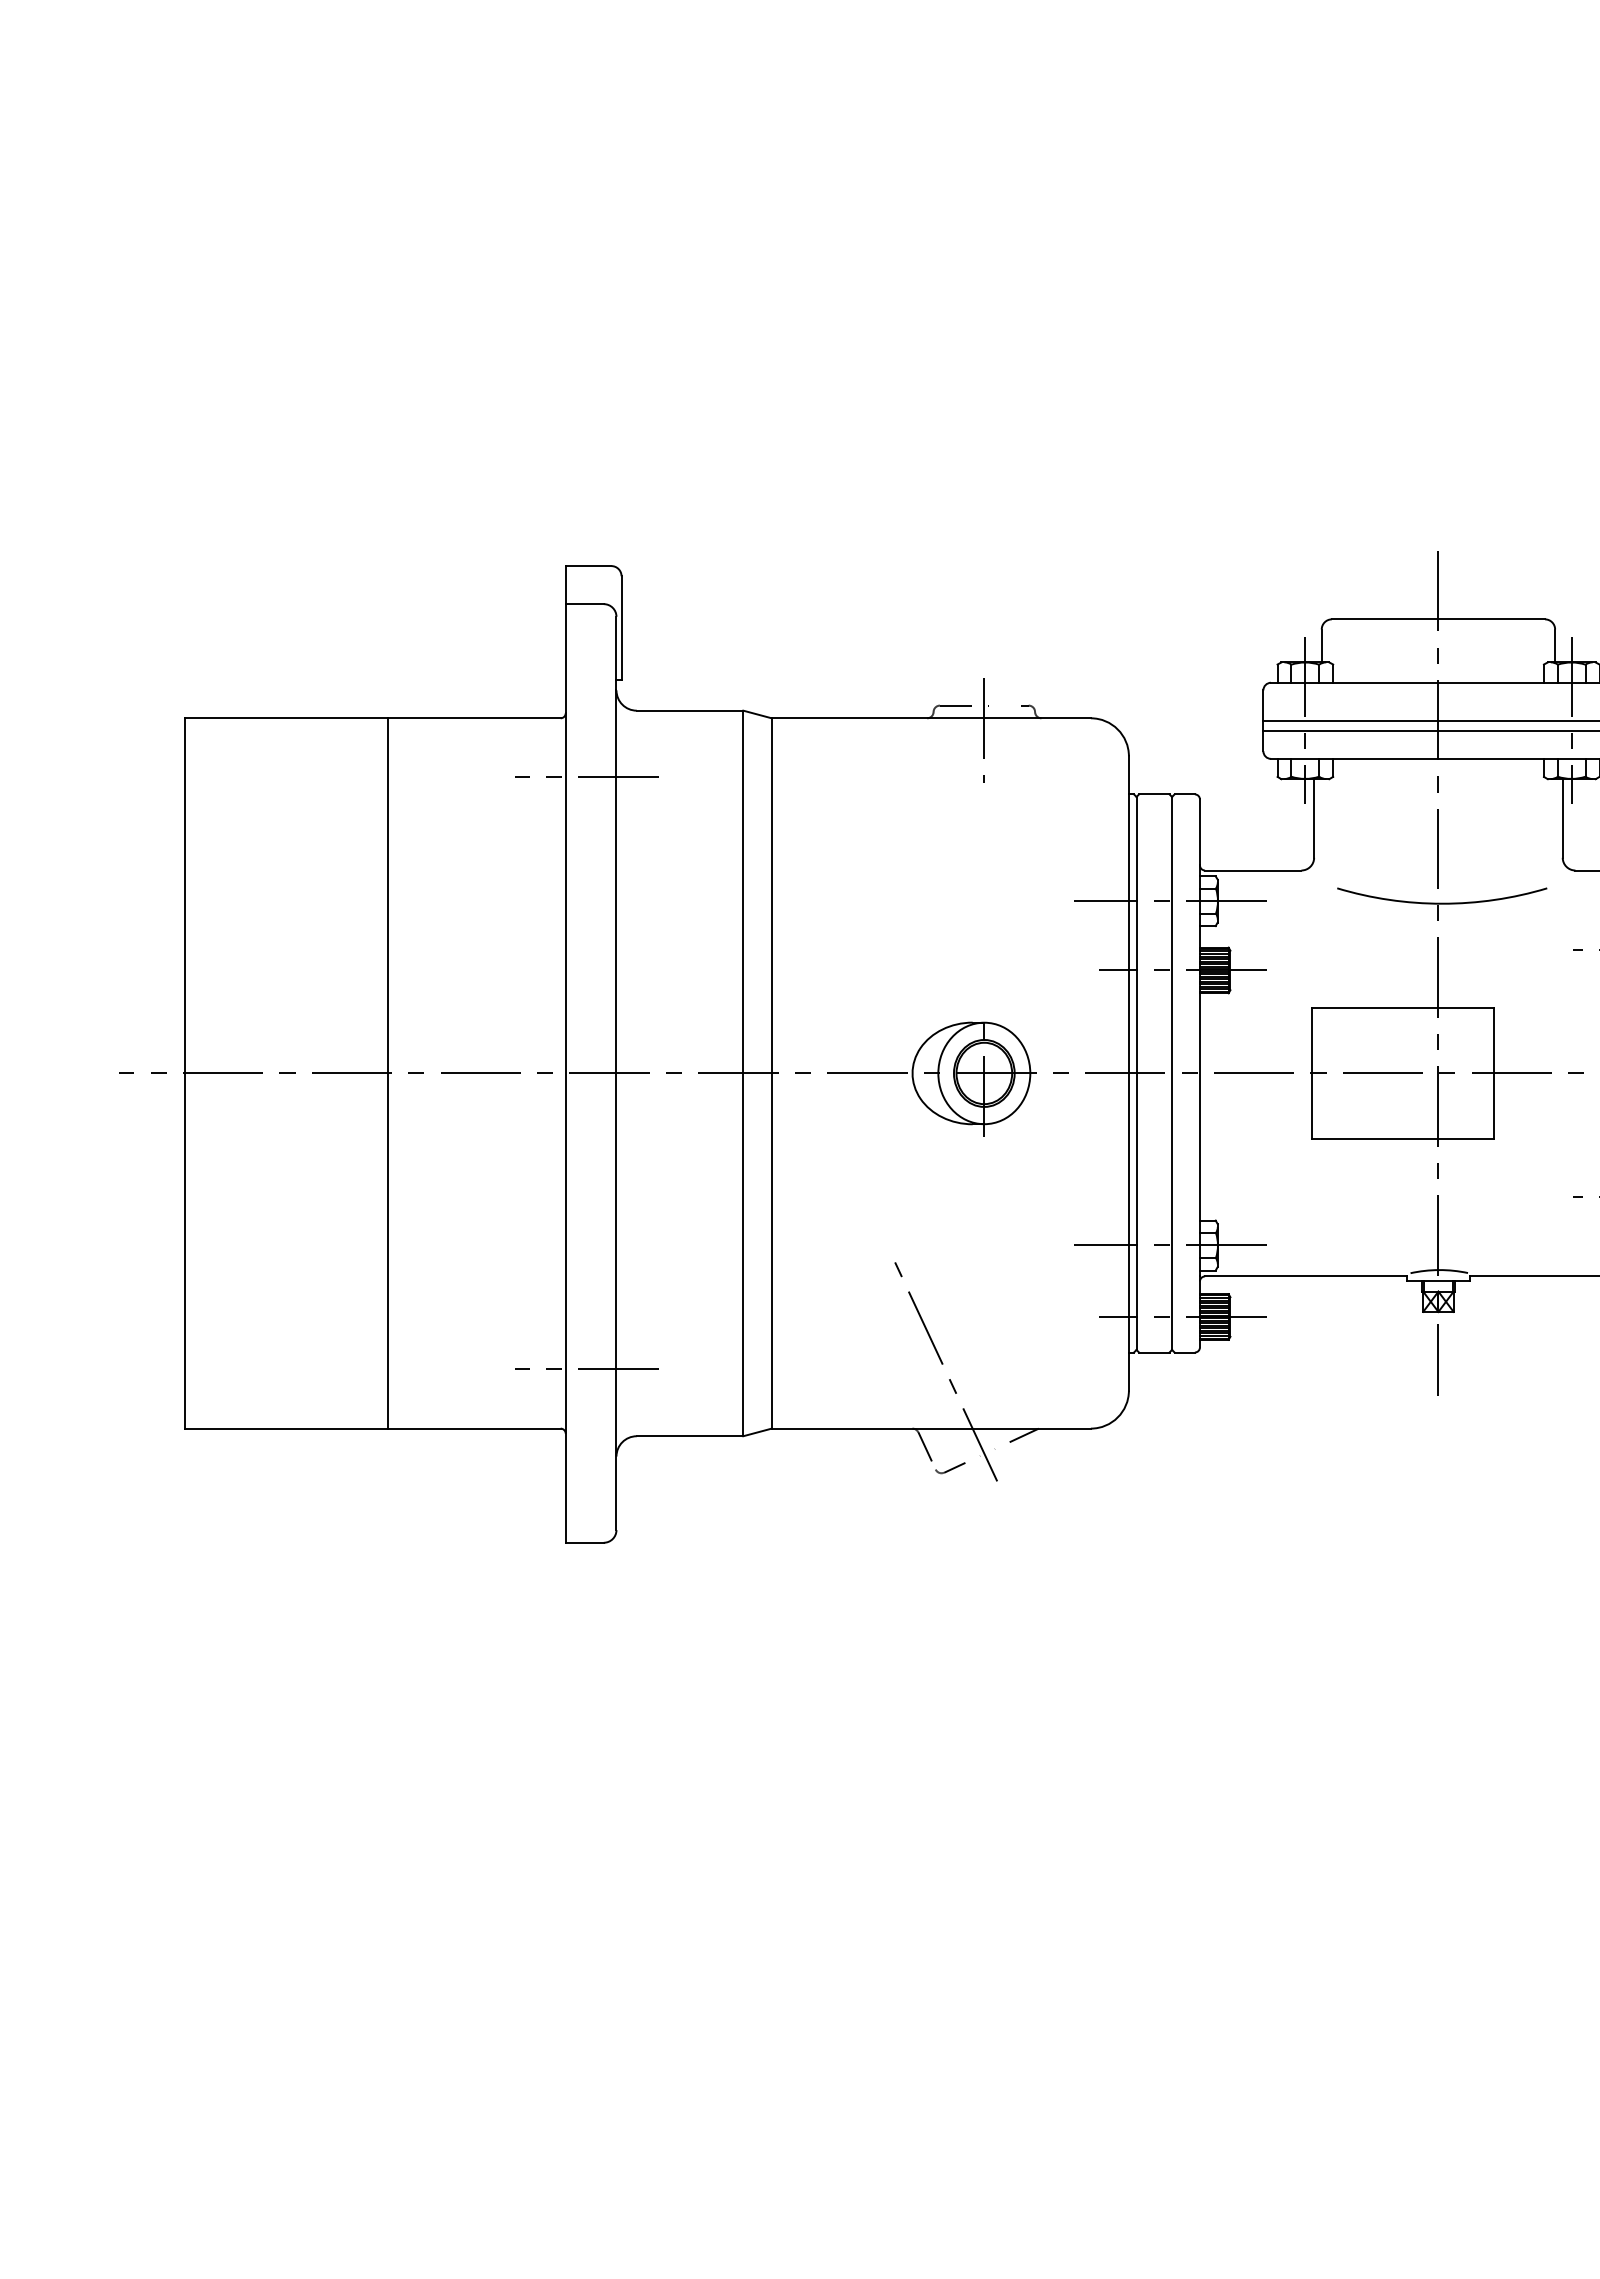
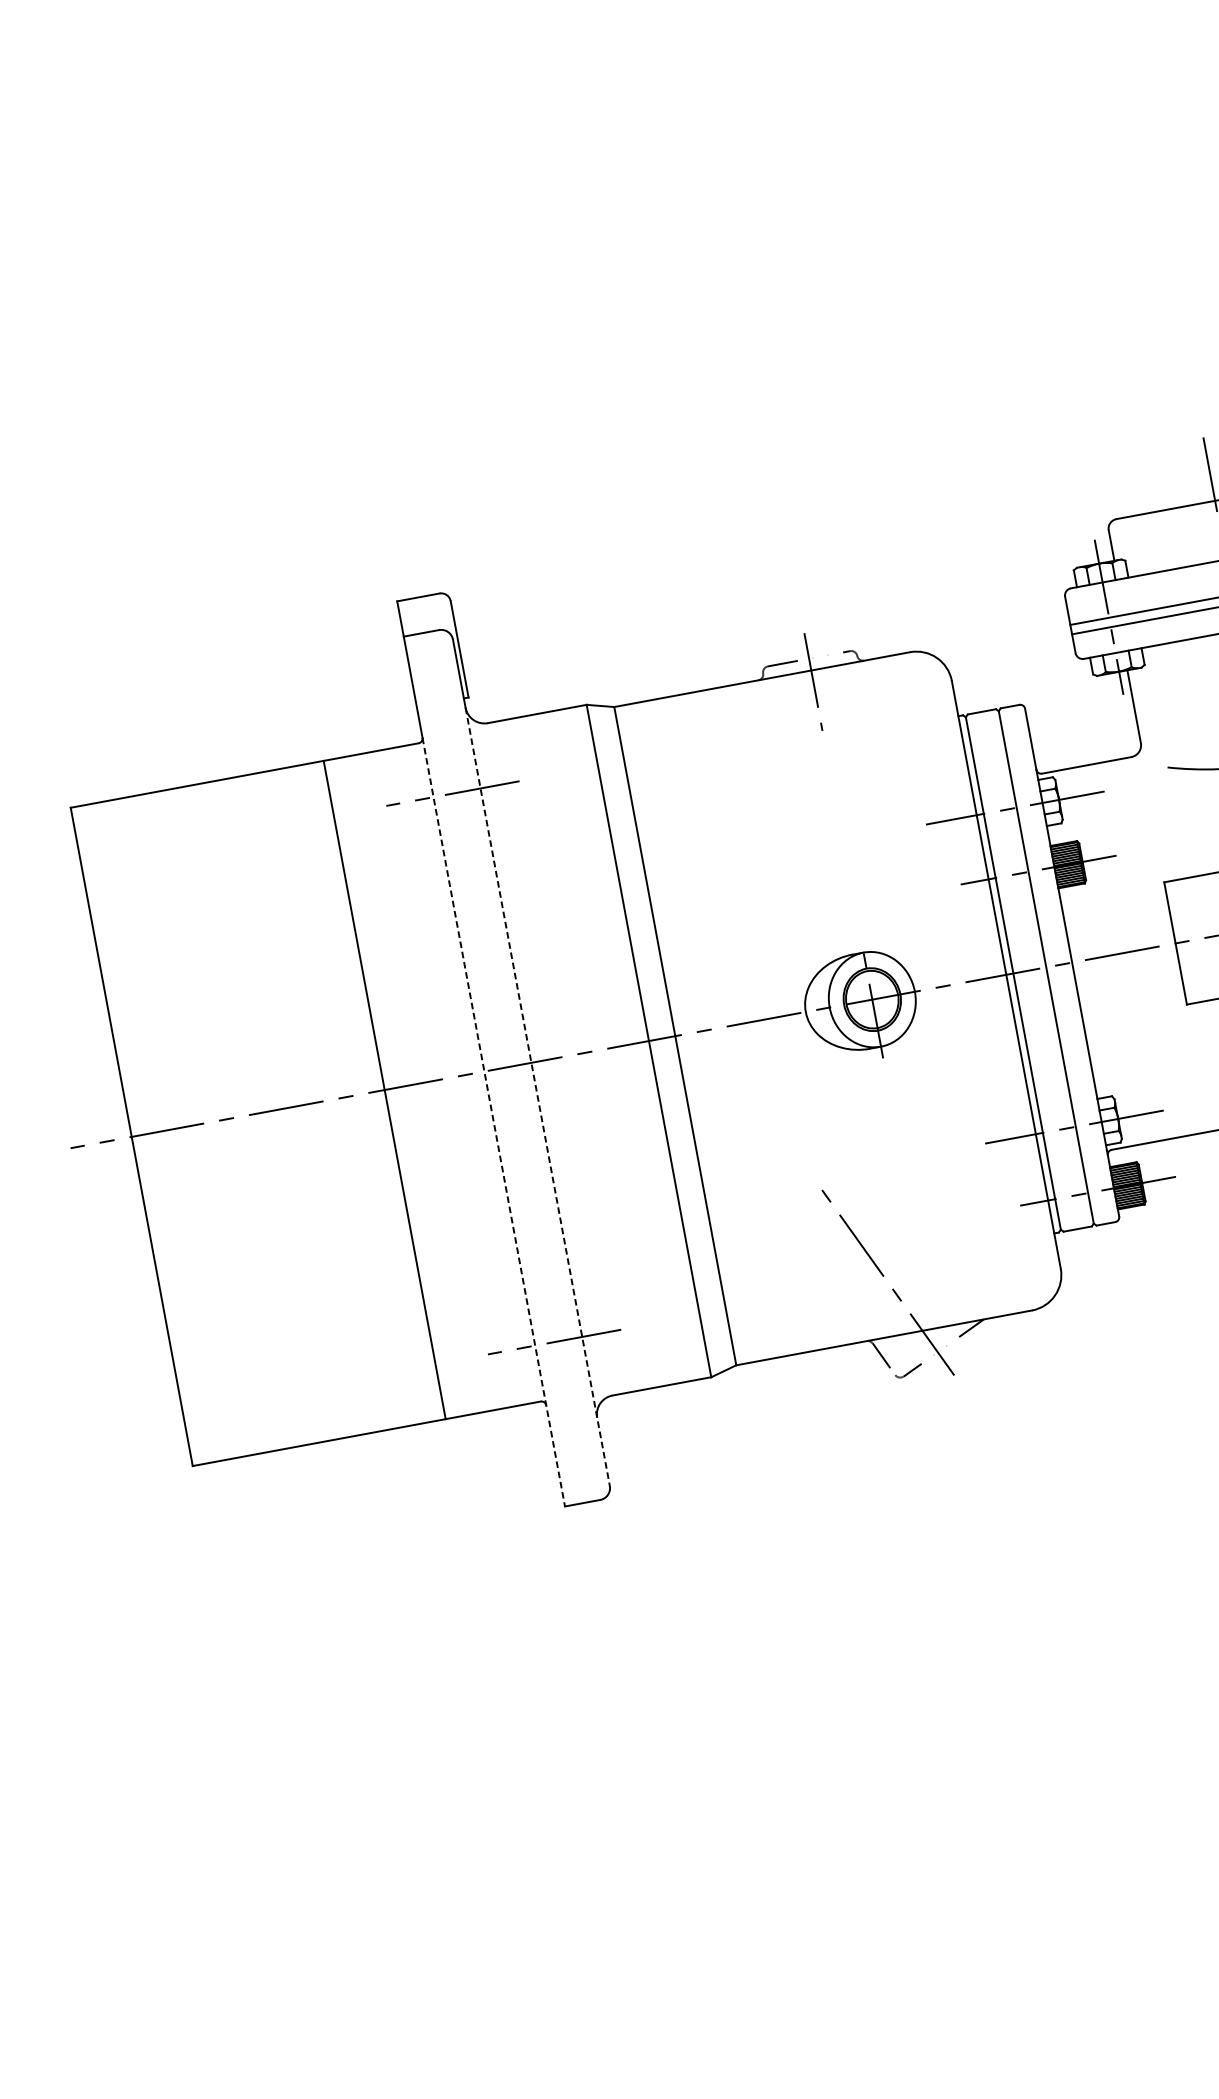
line: (388, 1073) -> (385, 1090), moved
line: (616, 1110) -> (537, 1097), solid -> dashed
line: (565, 1128) -> (493, 1122), solid -> dashed

